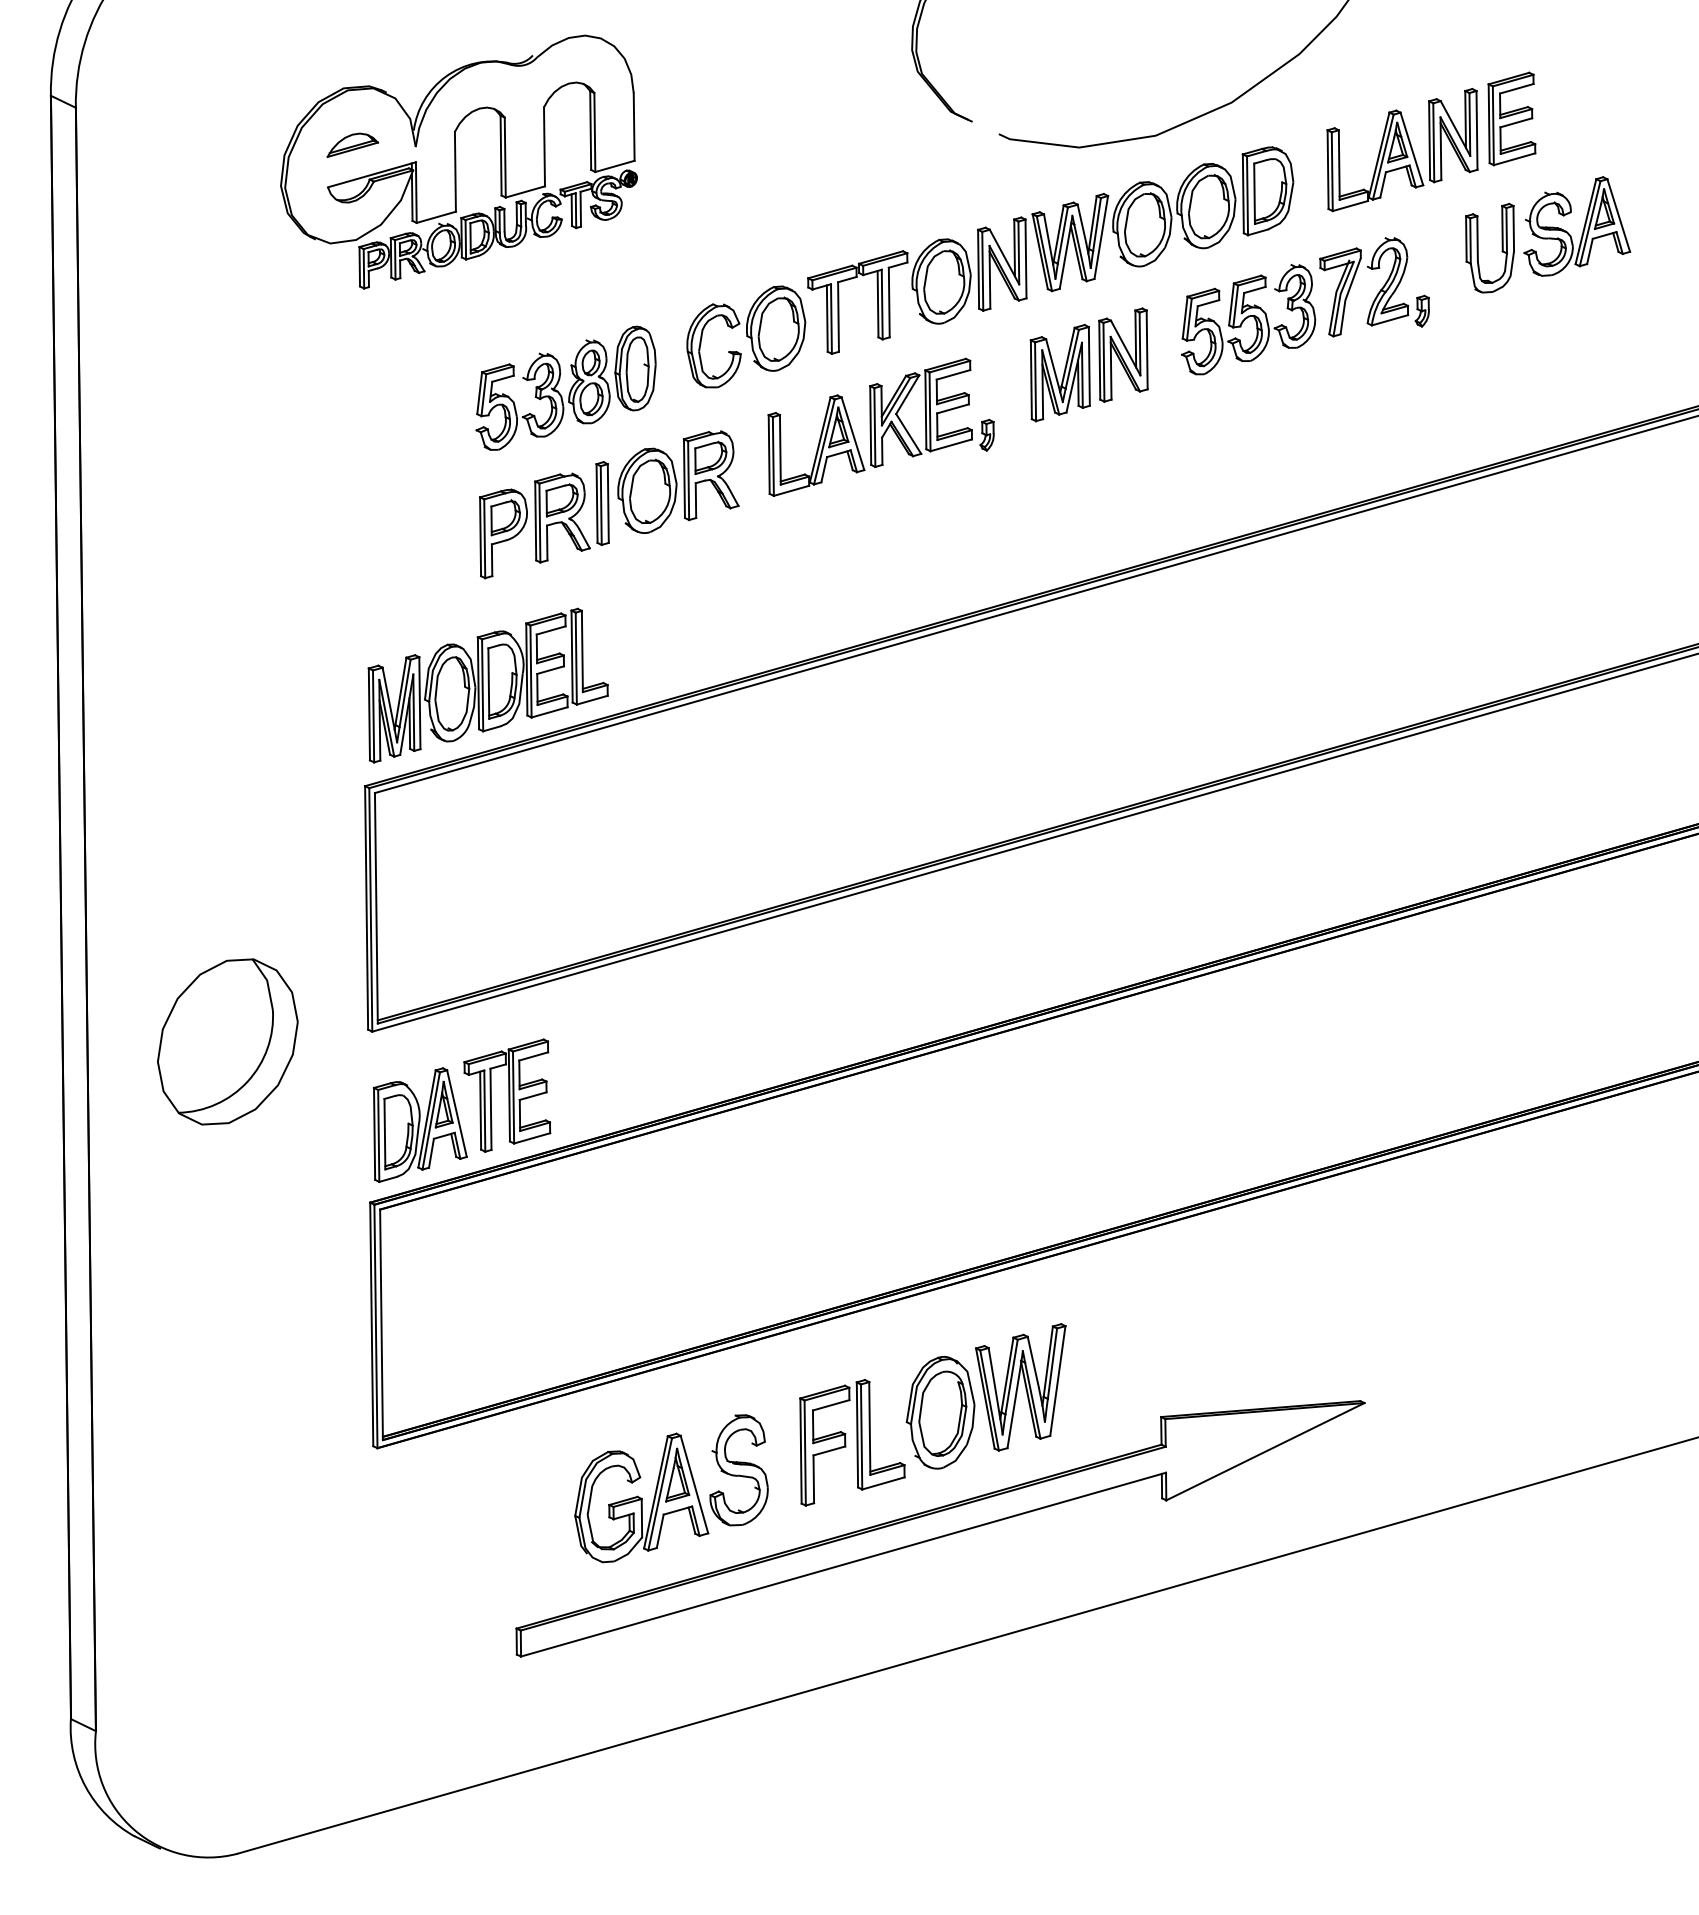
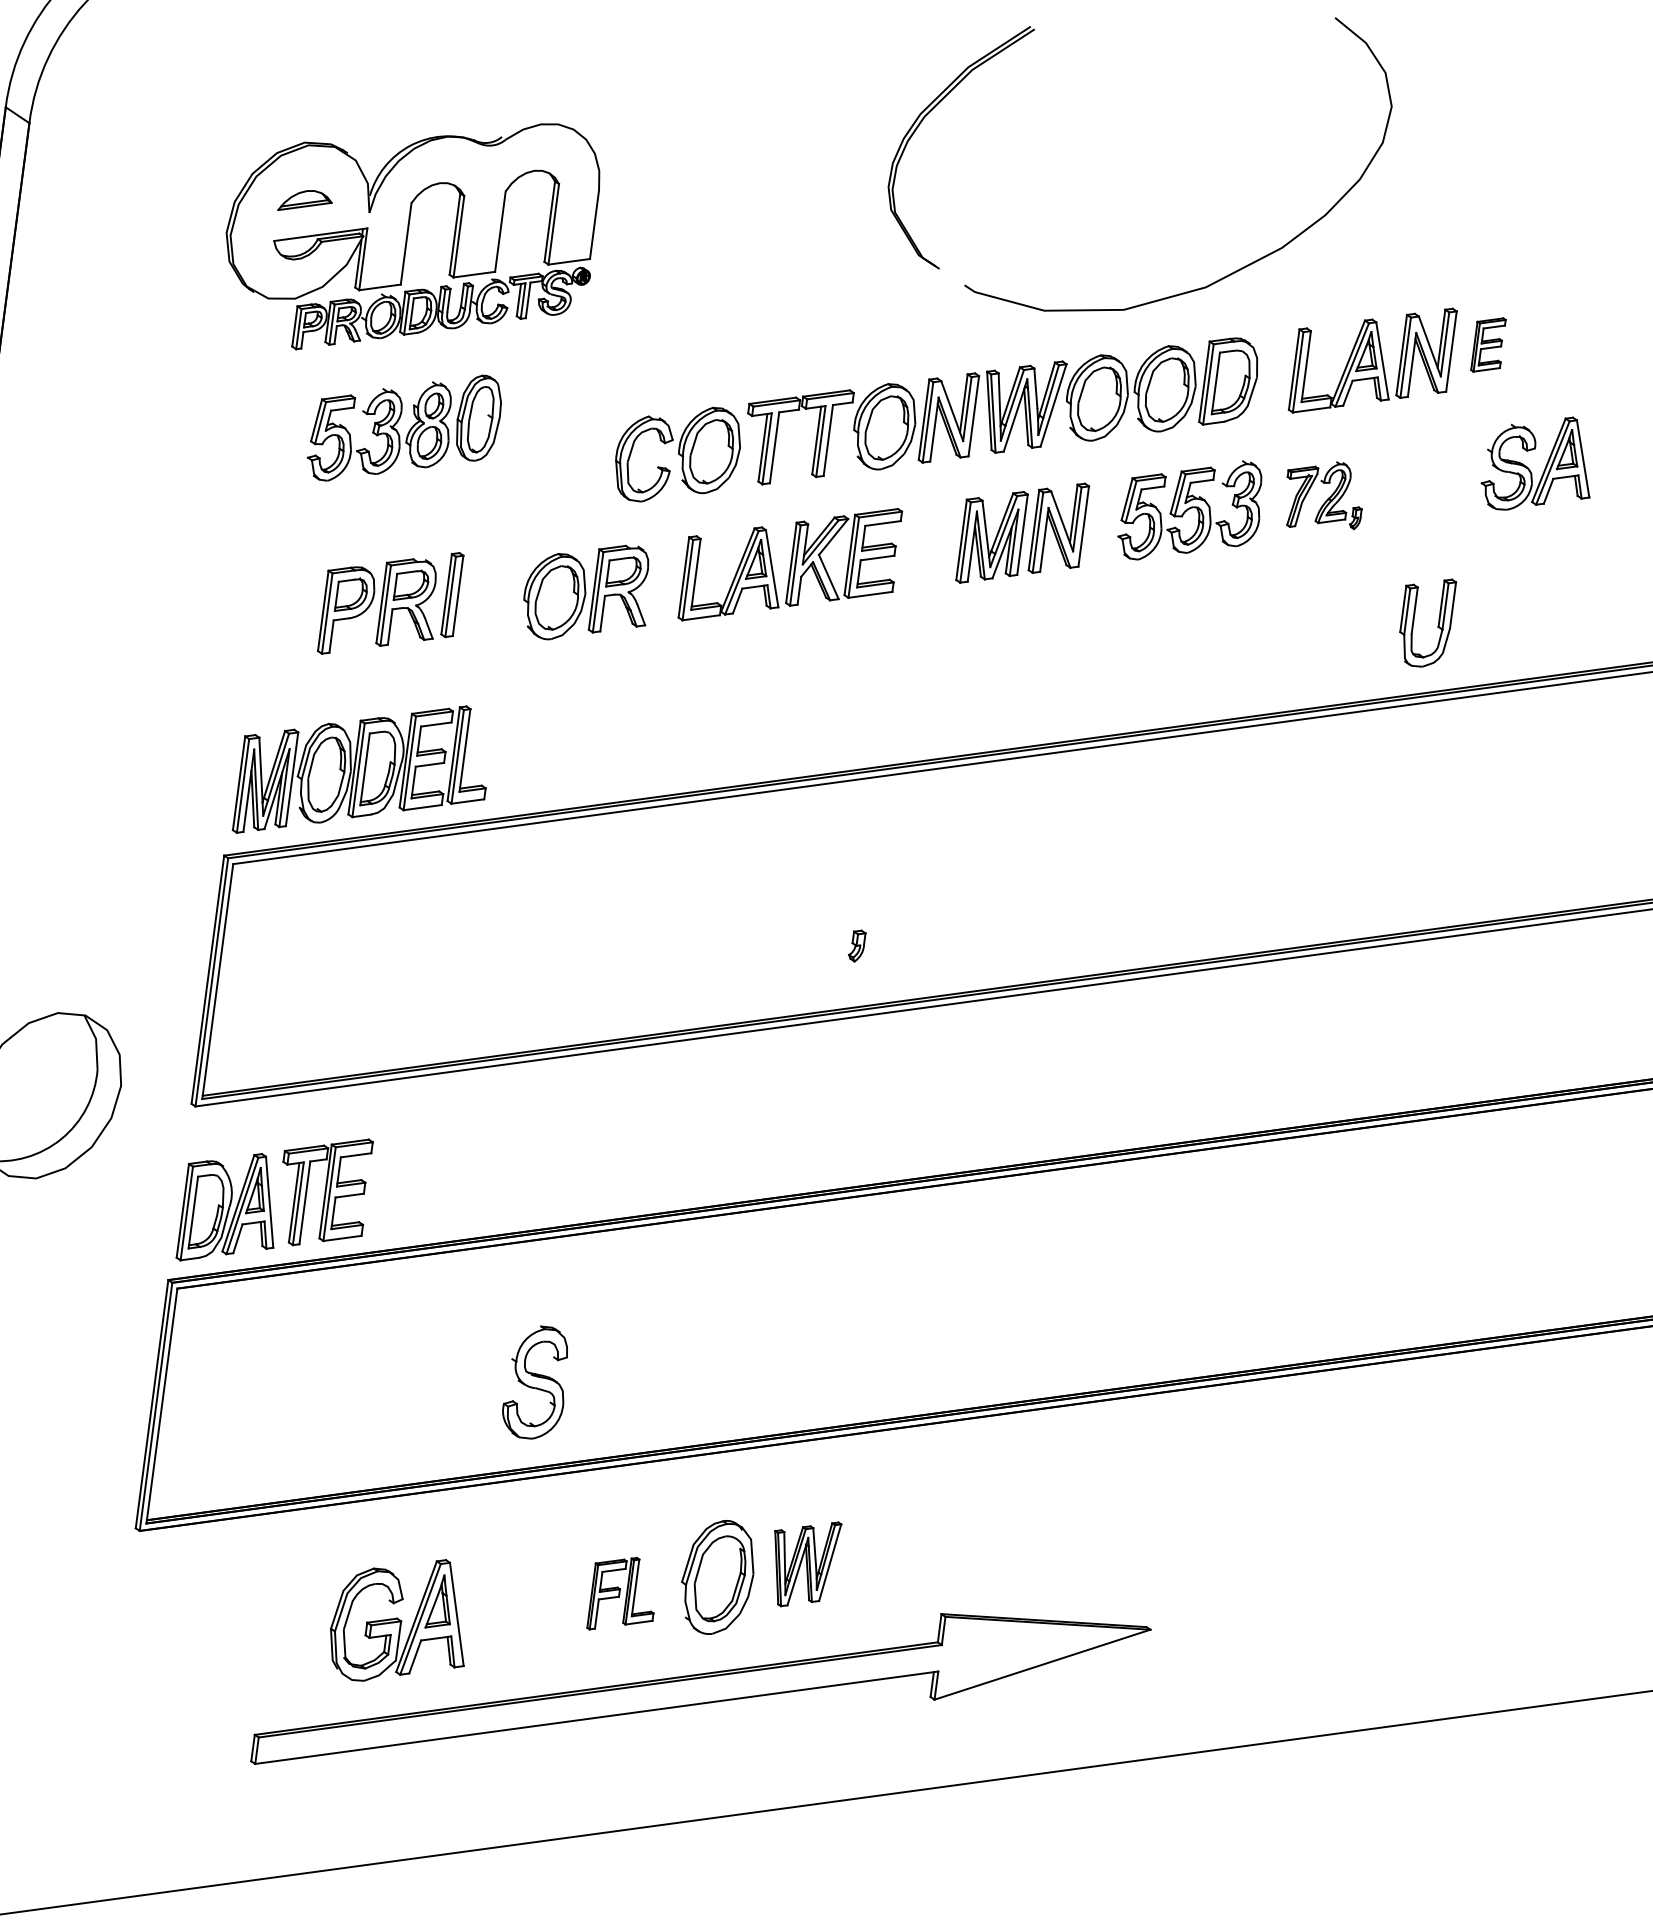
part: (1511, 118) -> (1488, 344), size x0.6
part: (1478, 248) -> (1414, 620), moved
part: (1374, 287) -> (1324, 496), size x0.7
part: (565, 387) -> (404, 427), moved
part: (986, 434) -> (856, 945), moved
part: (544, 520) -> (390, 603), moved
part: (1020, 1387) -> (802, 1563), size x0.7
part: (852, 1442) -> (623, 1594), size x0.6
part: (738, 1470) -> (535, 1382), moved

